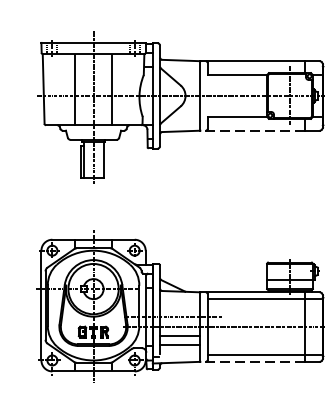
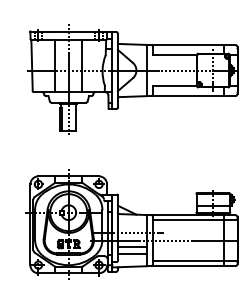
line: (252, 131) -> (185, 96), dashed -> solid
line: (252, 362) -> (185, 266), dashed -> solid

